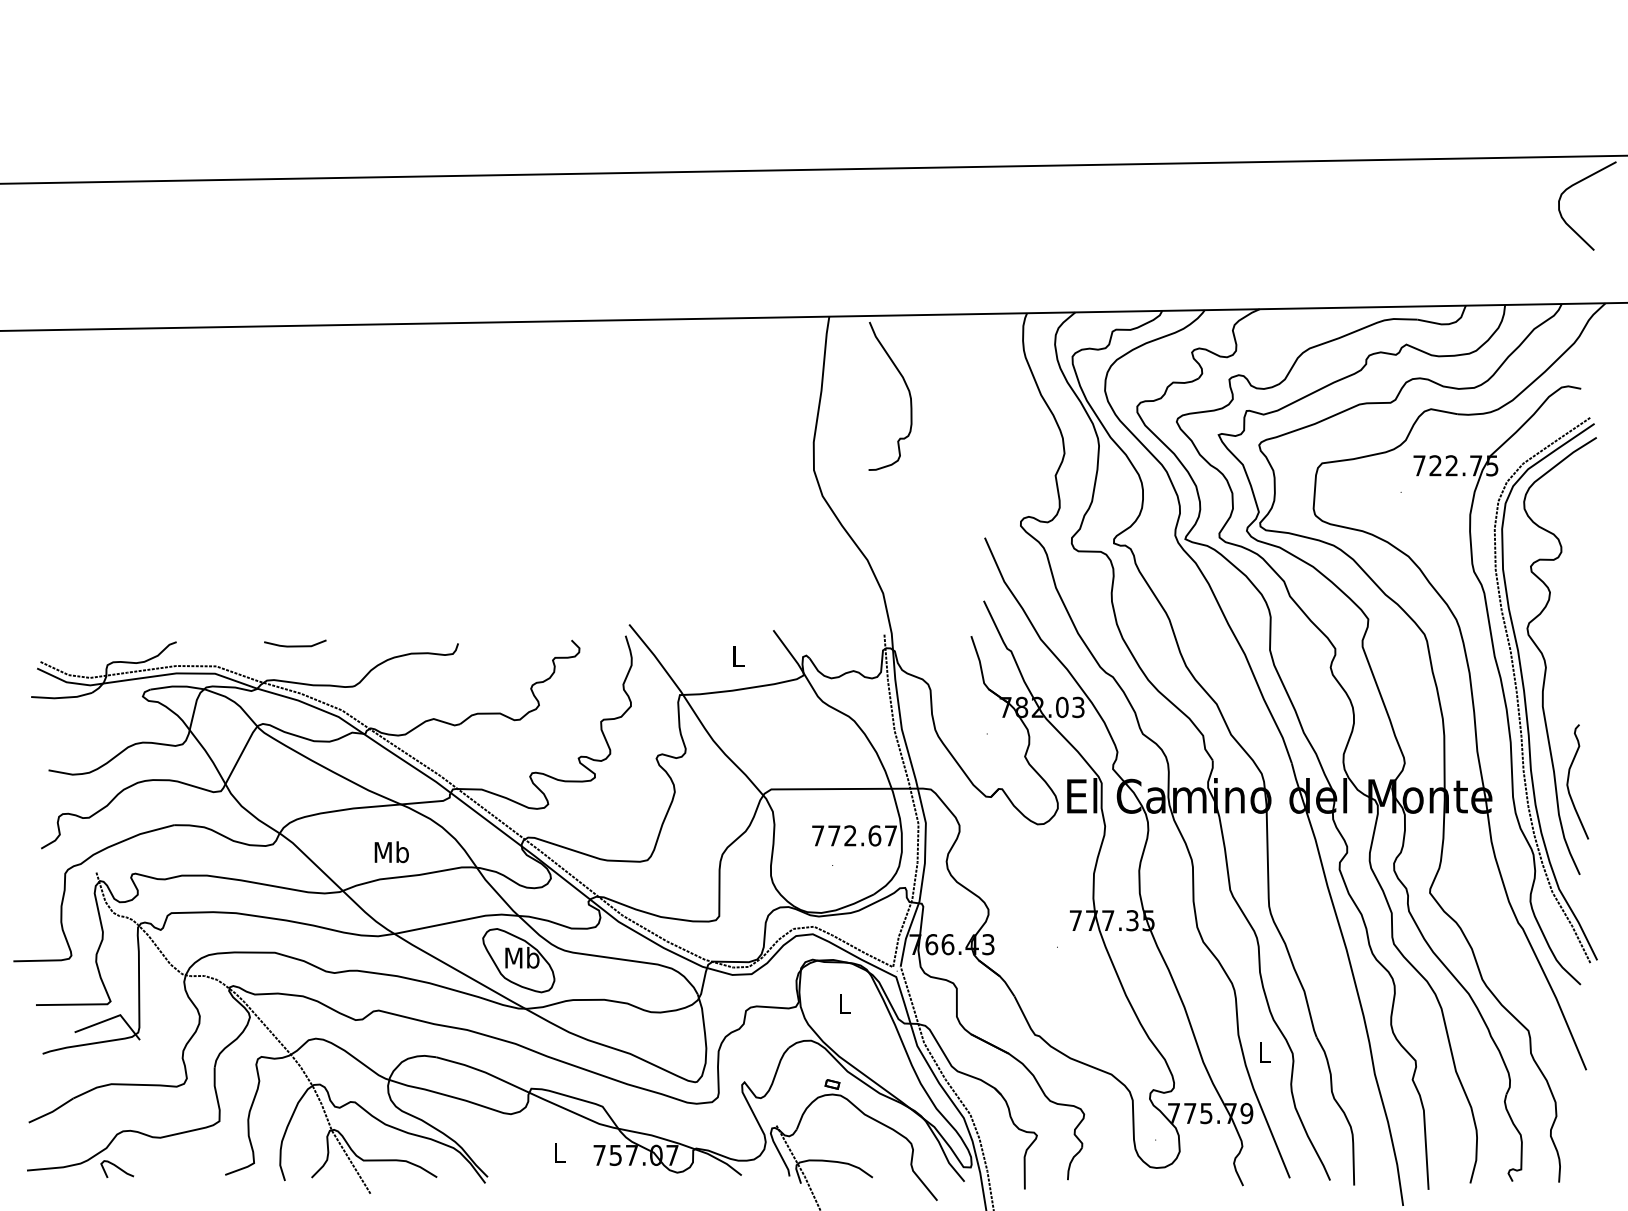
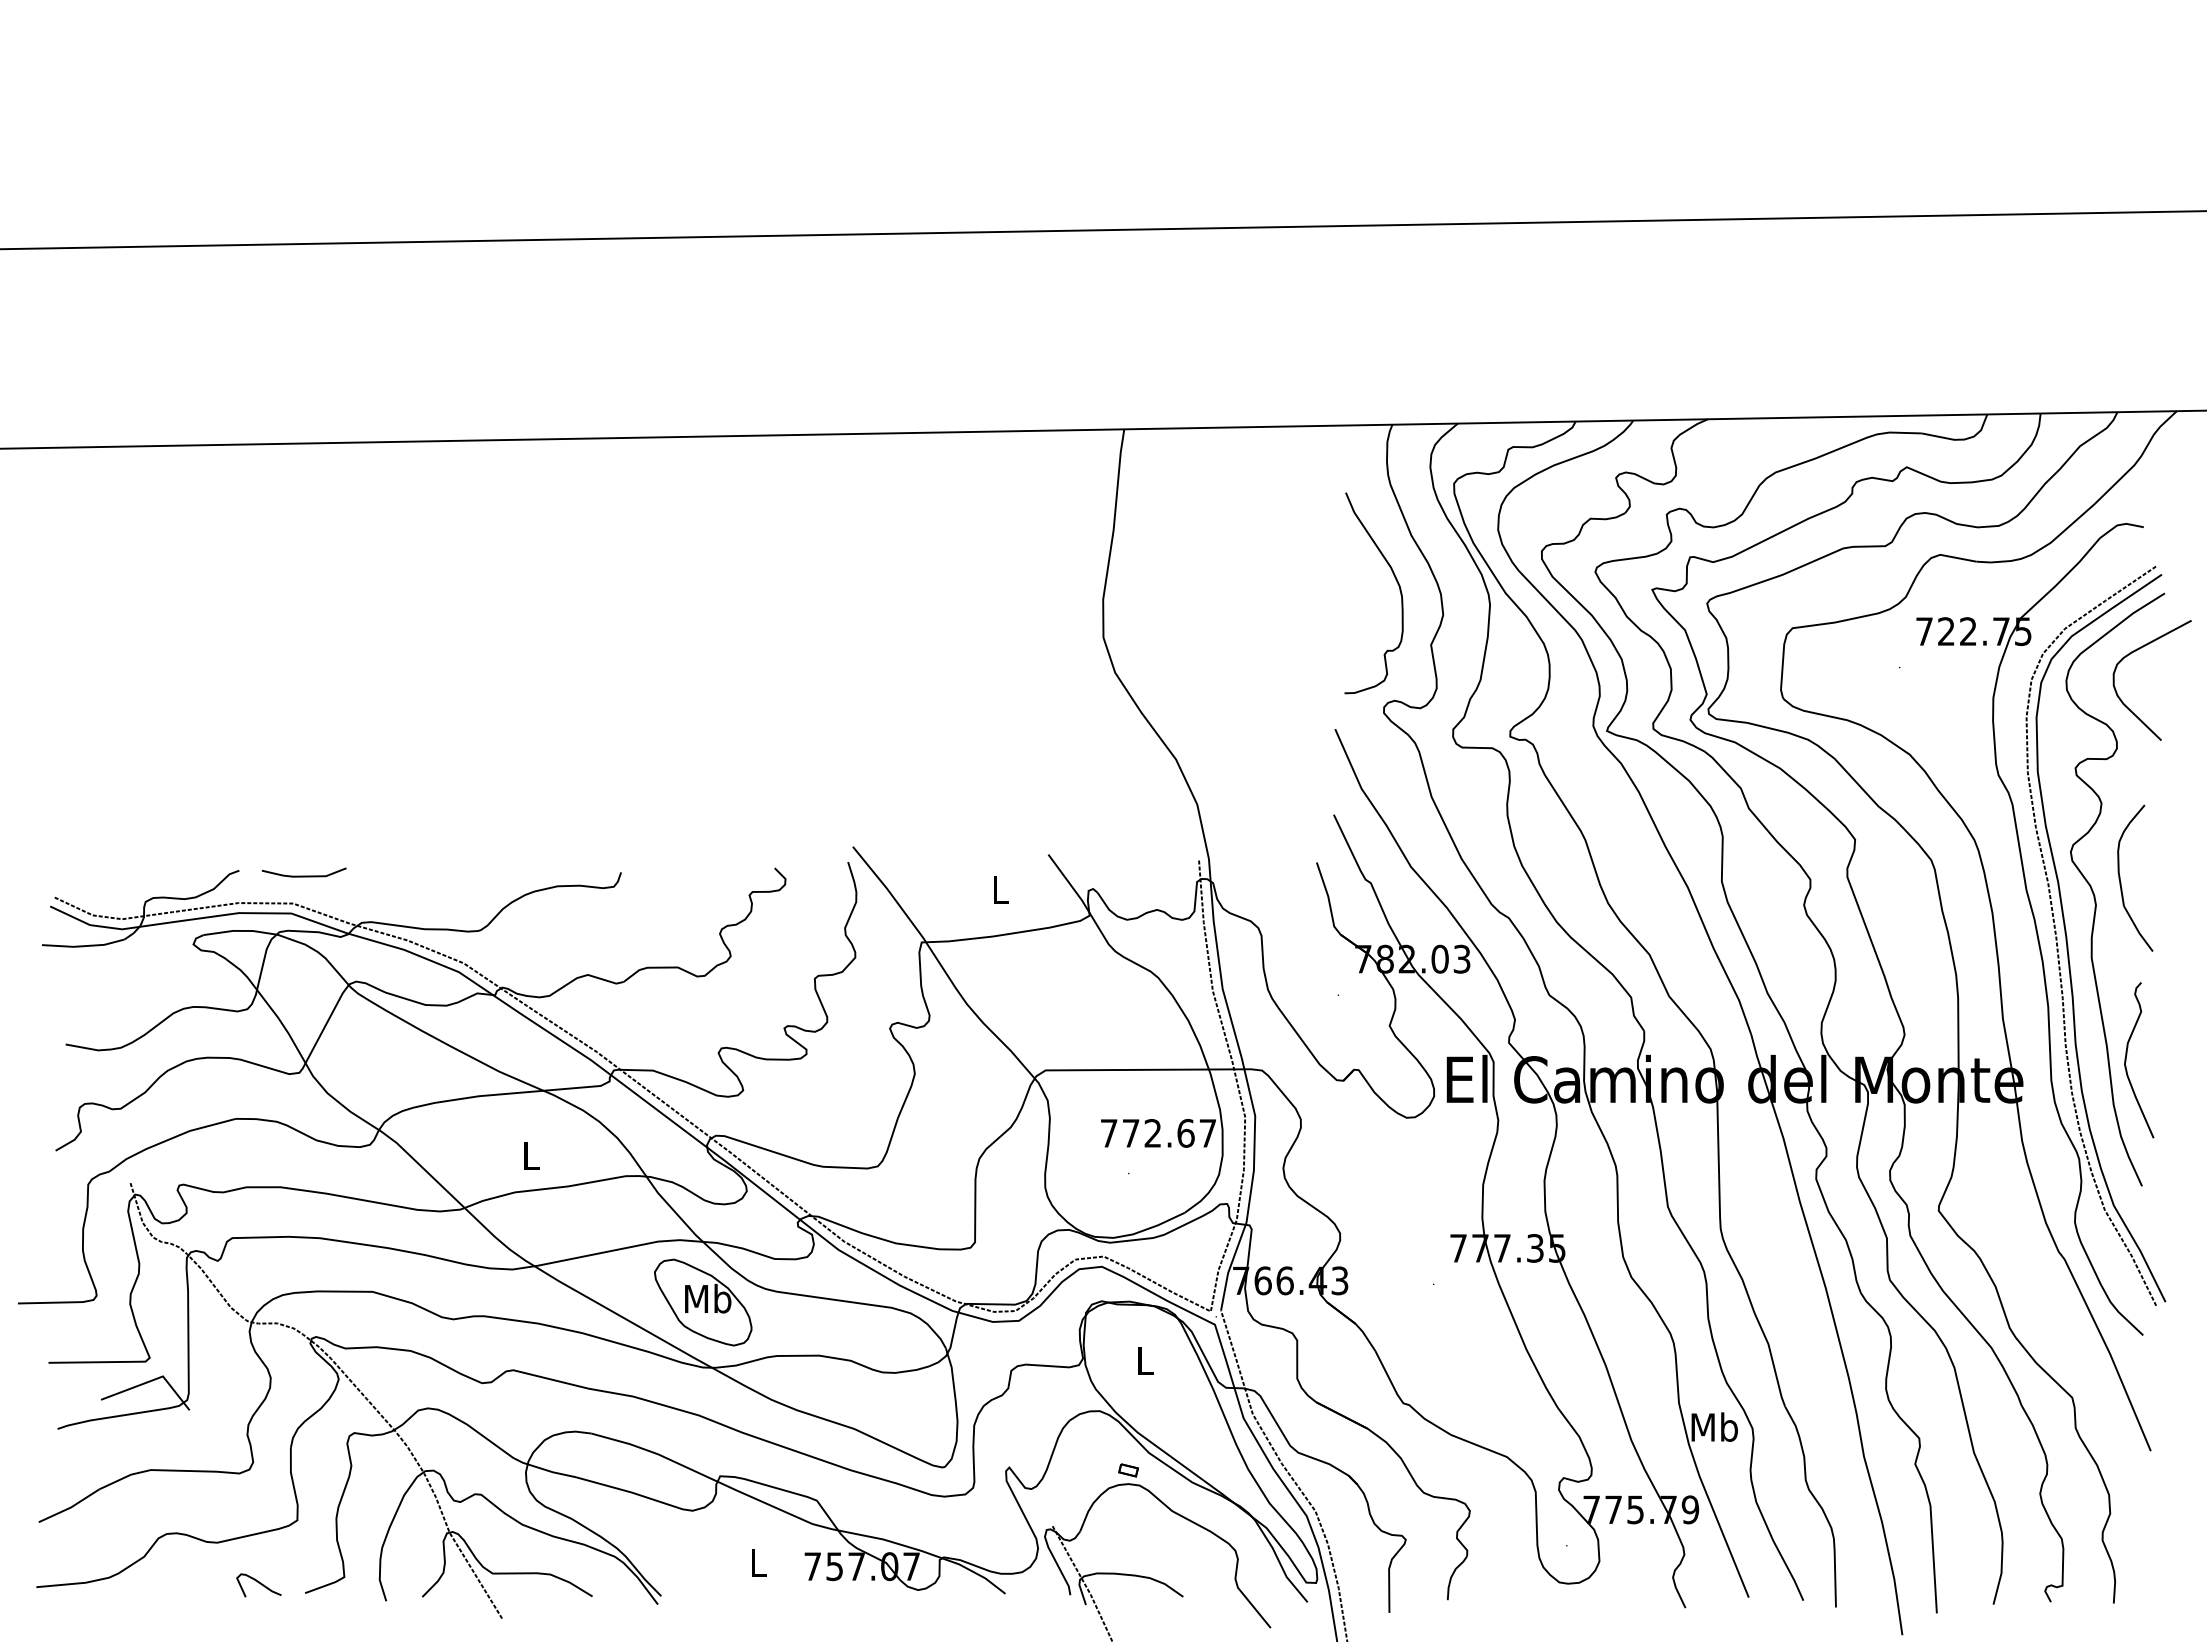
curve: (1574, 185) -> (2134, 652), moved
curve: (906, 388) -> (1396, 582), moved
line: (294, 645) -> (303, 875), moved
part: (1564, 650) -> (2121, 882), added
text: (392, 852) -> (531, 1155), Mb -> L
text: (1264, 1052) -> (1714, 1426), L -> Mb
curve: (117, 1167) -> (258, 1583), moved

